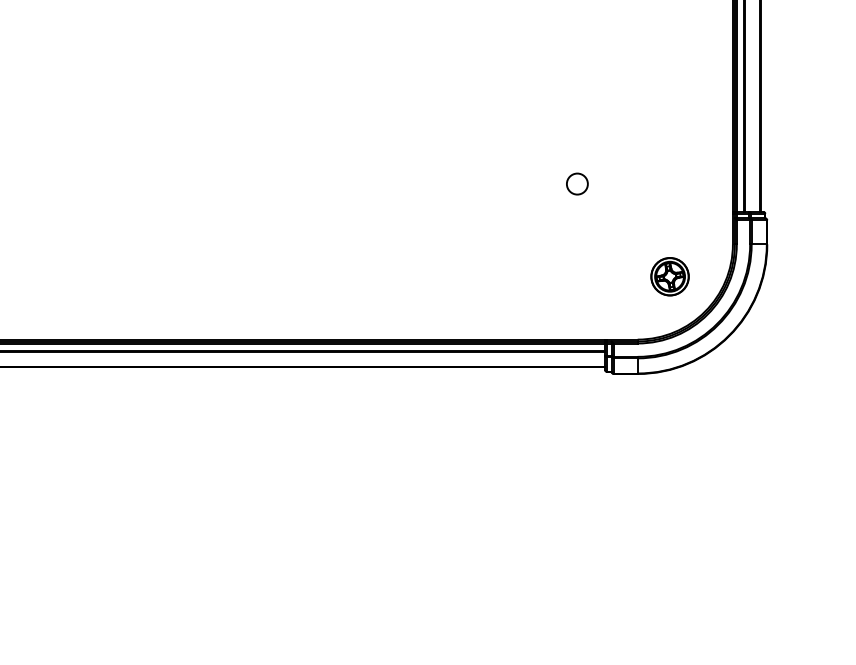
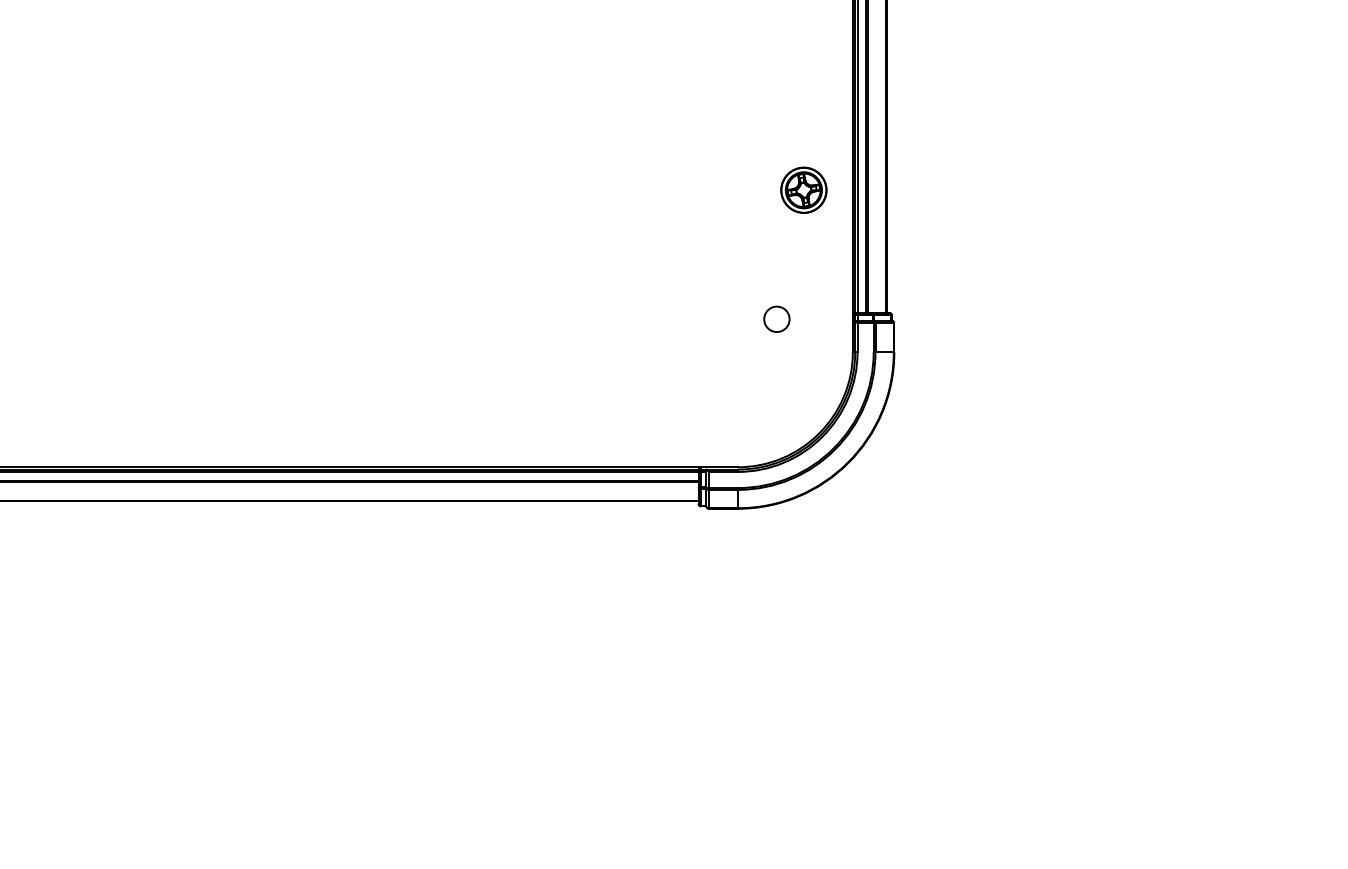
circle: (577, 183) -> (776, 318), moved
part: (669, 276) -> (803, 189), moved

